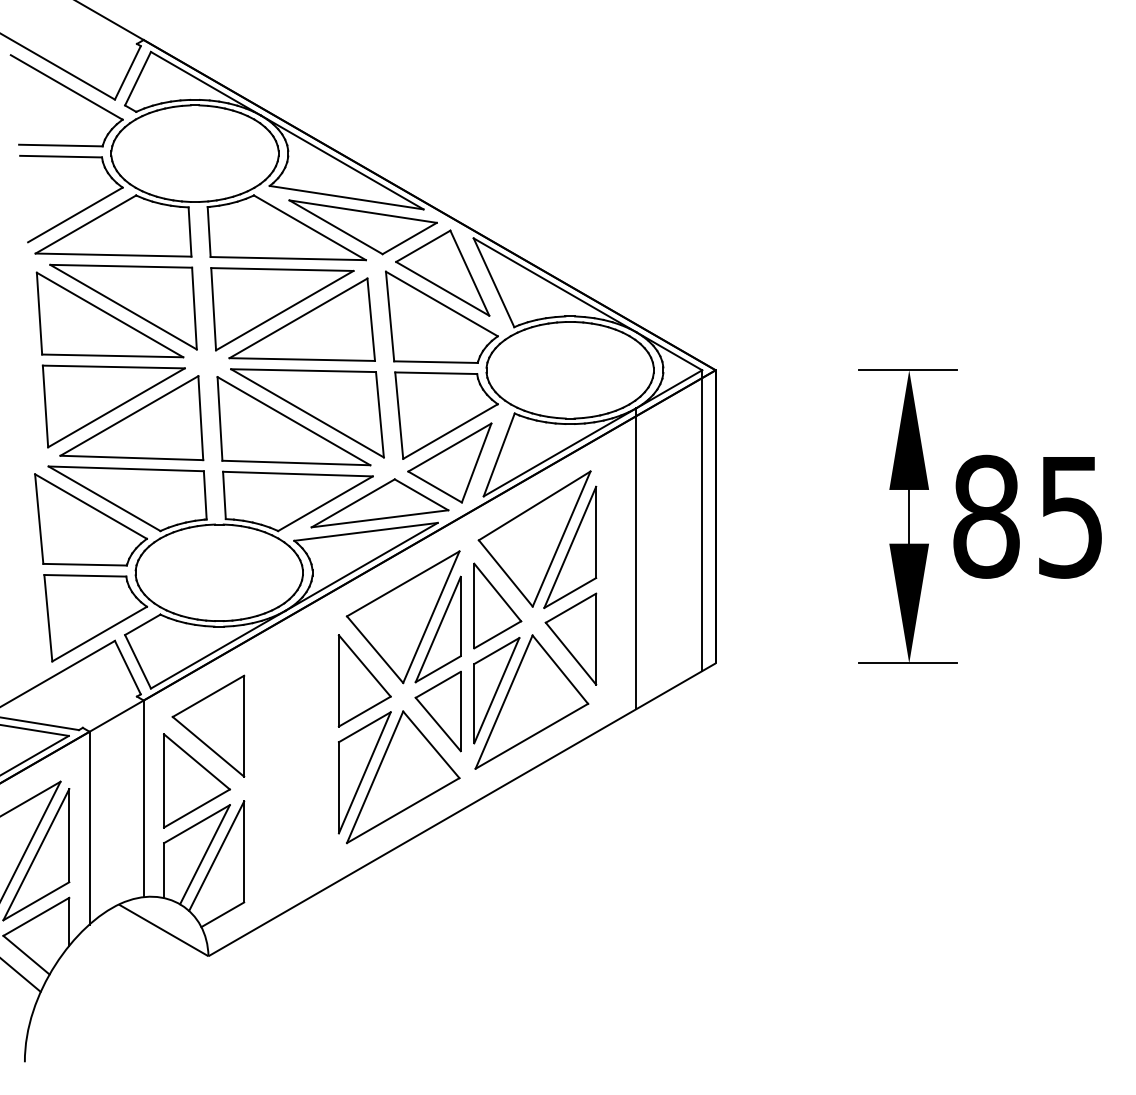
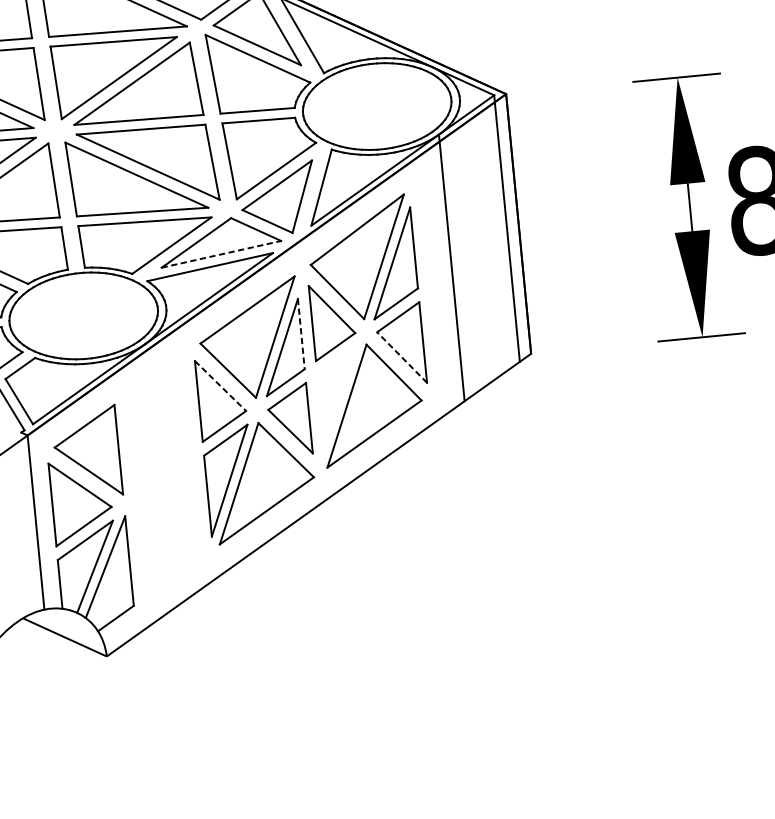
line: (380, 518) -> (221, 254), solid -> dashed
line: (460, 616) -> (301, 334), solid -> dashed
line: (571, 653) -> (402, 357), solid -> dashed
line: (365, 666) -> (221, 386), solid -> dashed
part: (496, 690) -> (339, 396), removed

